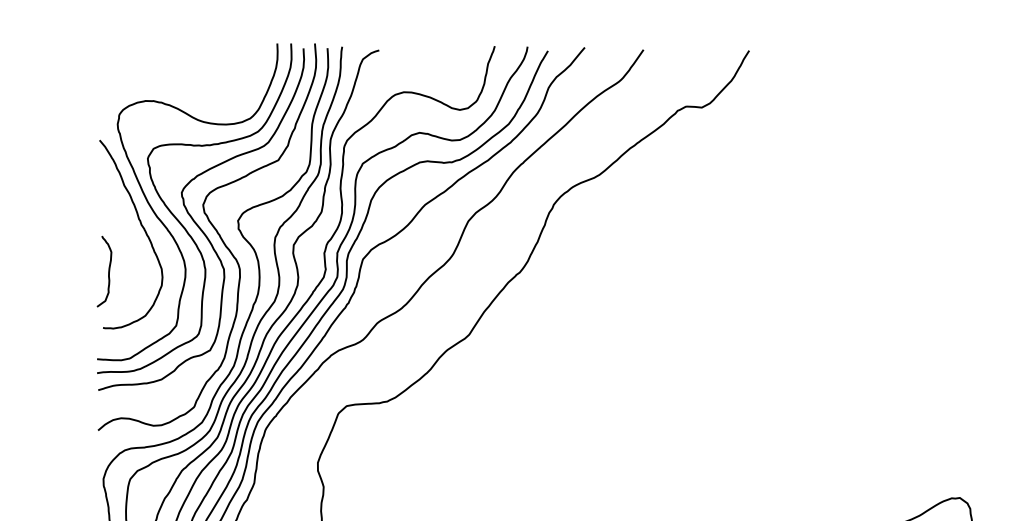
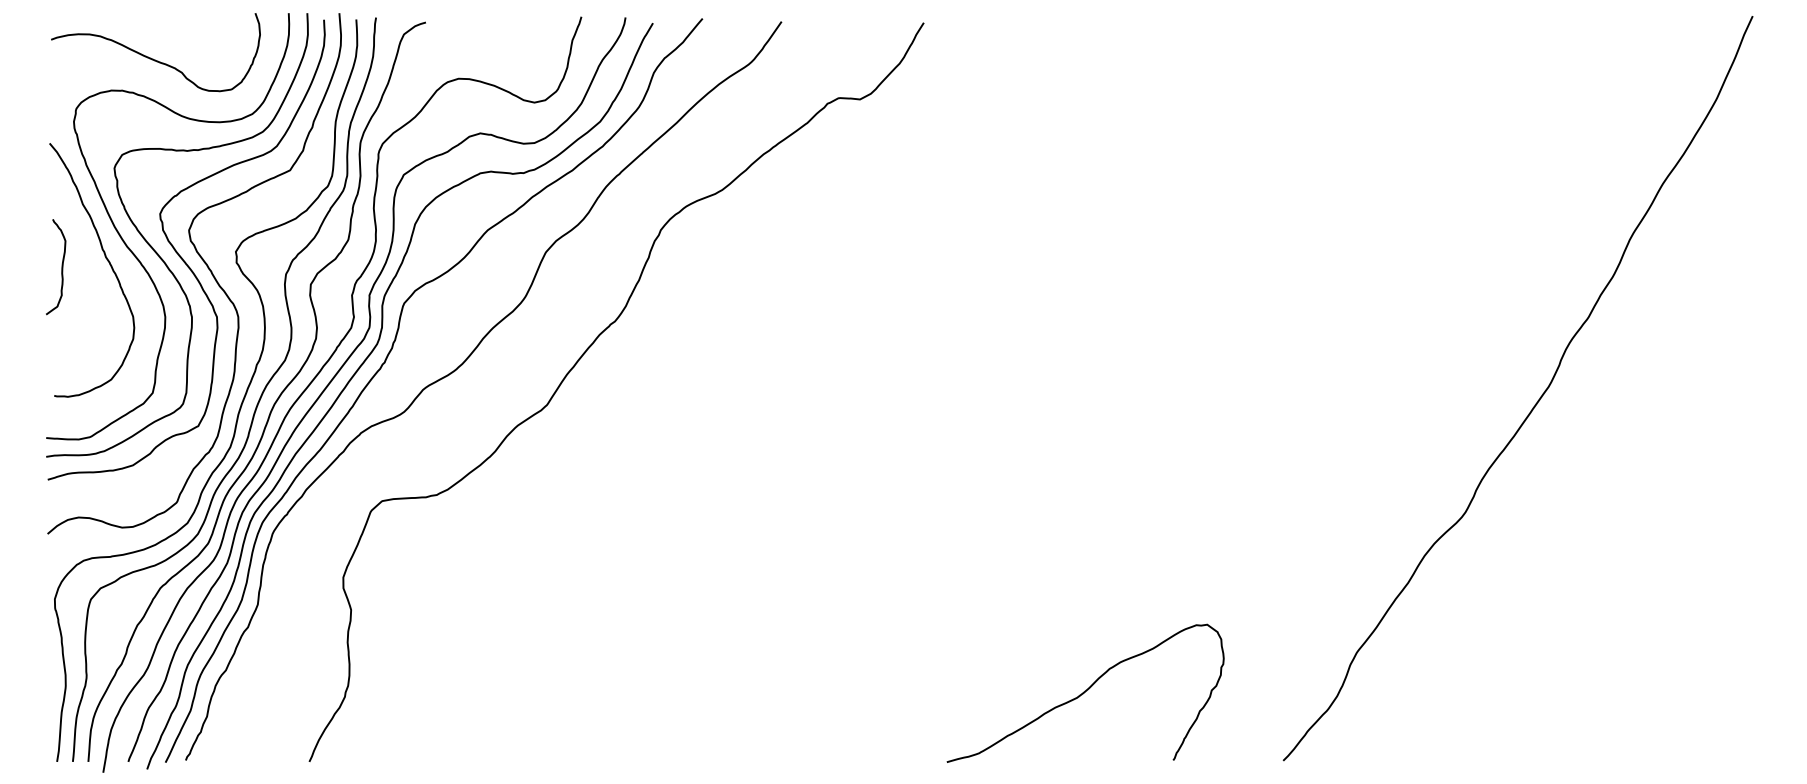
curve: (176, 77) -> (153, 58), added
curve: (108, 271) -> (61, 267), moved

